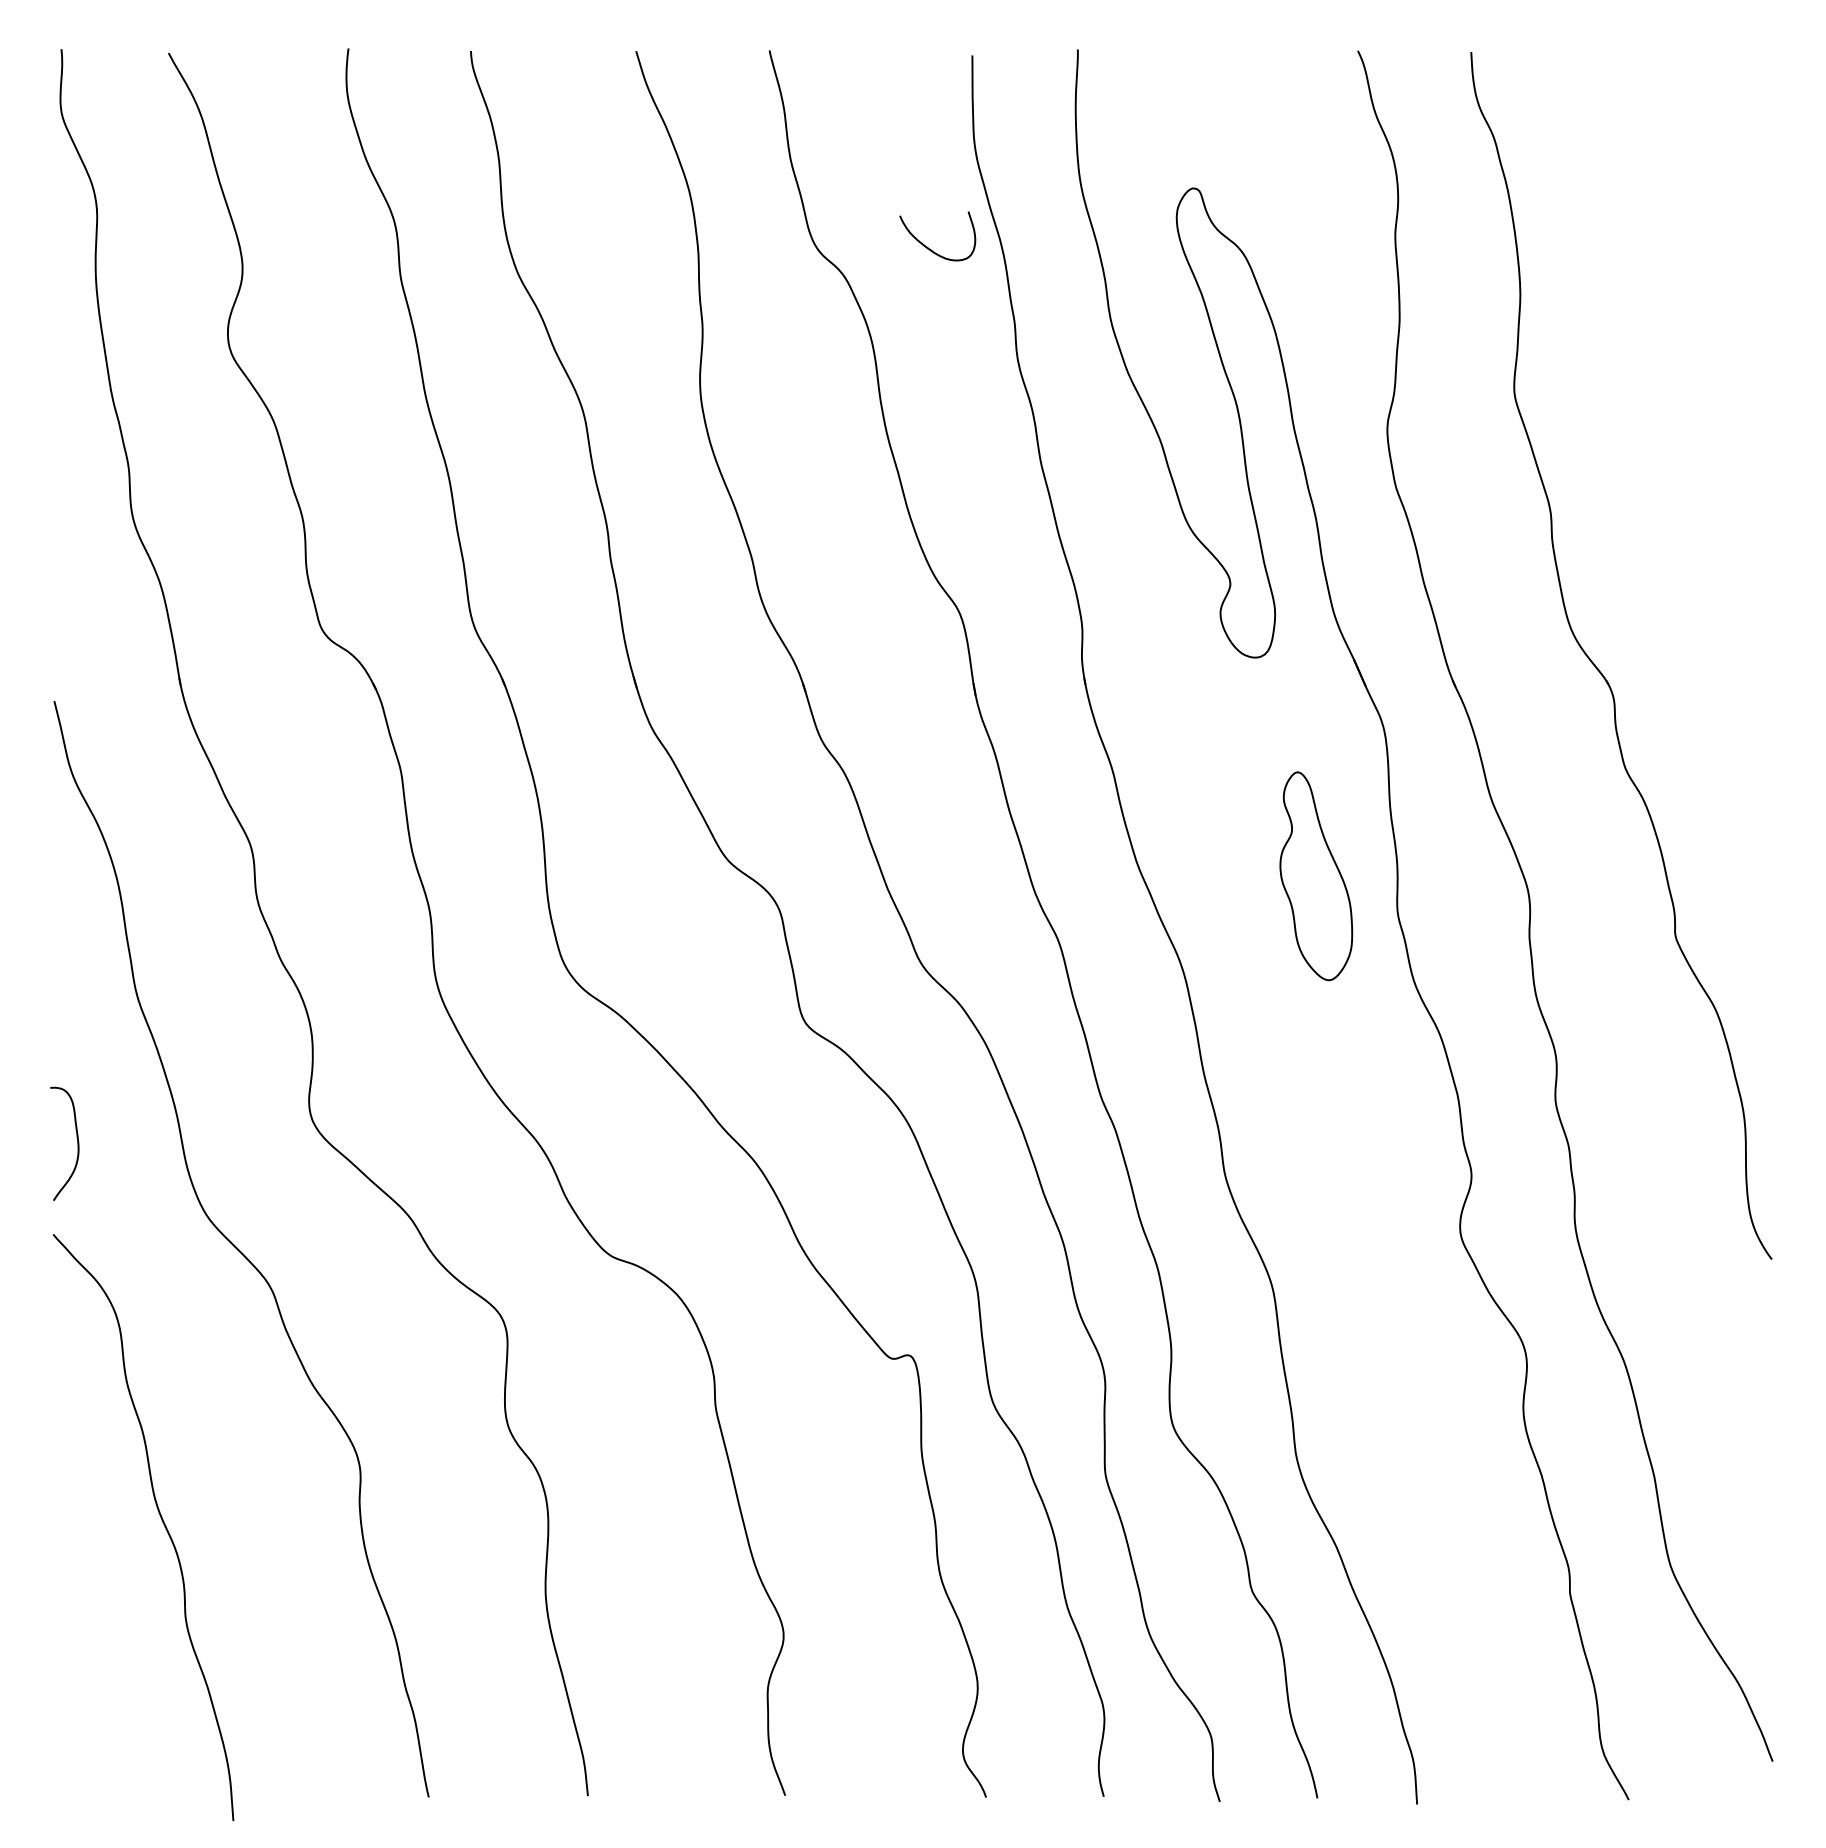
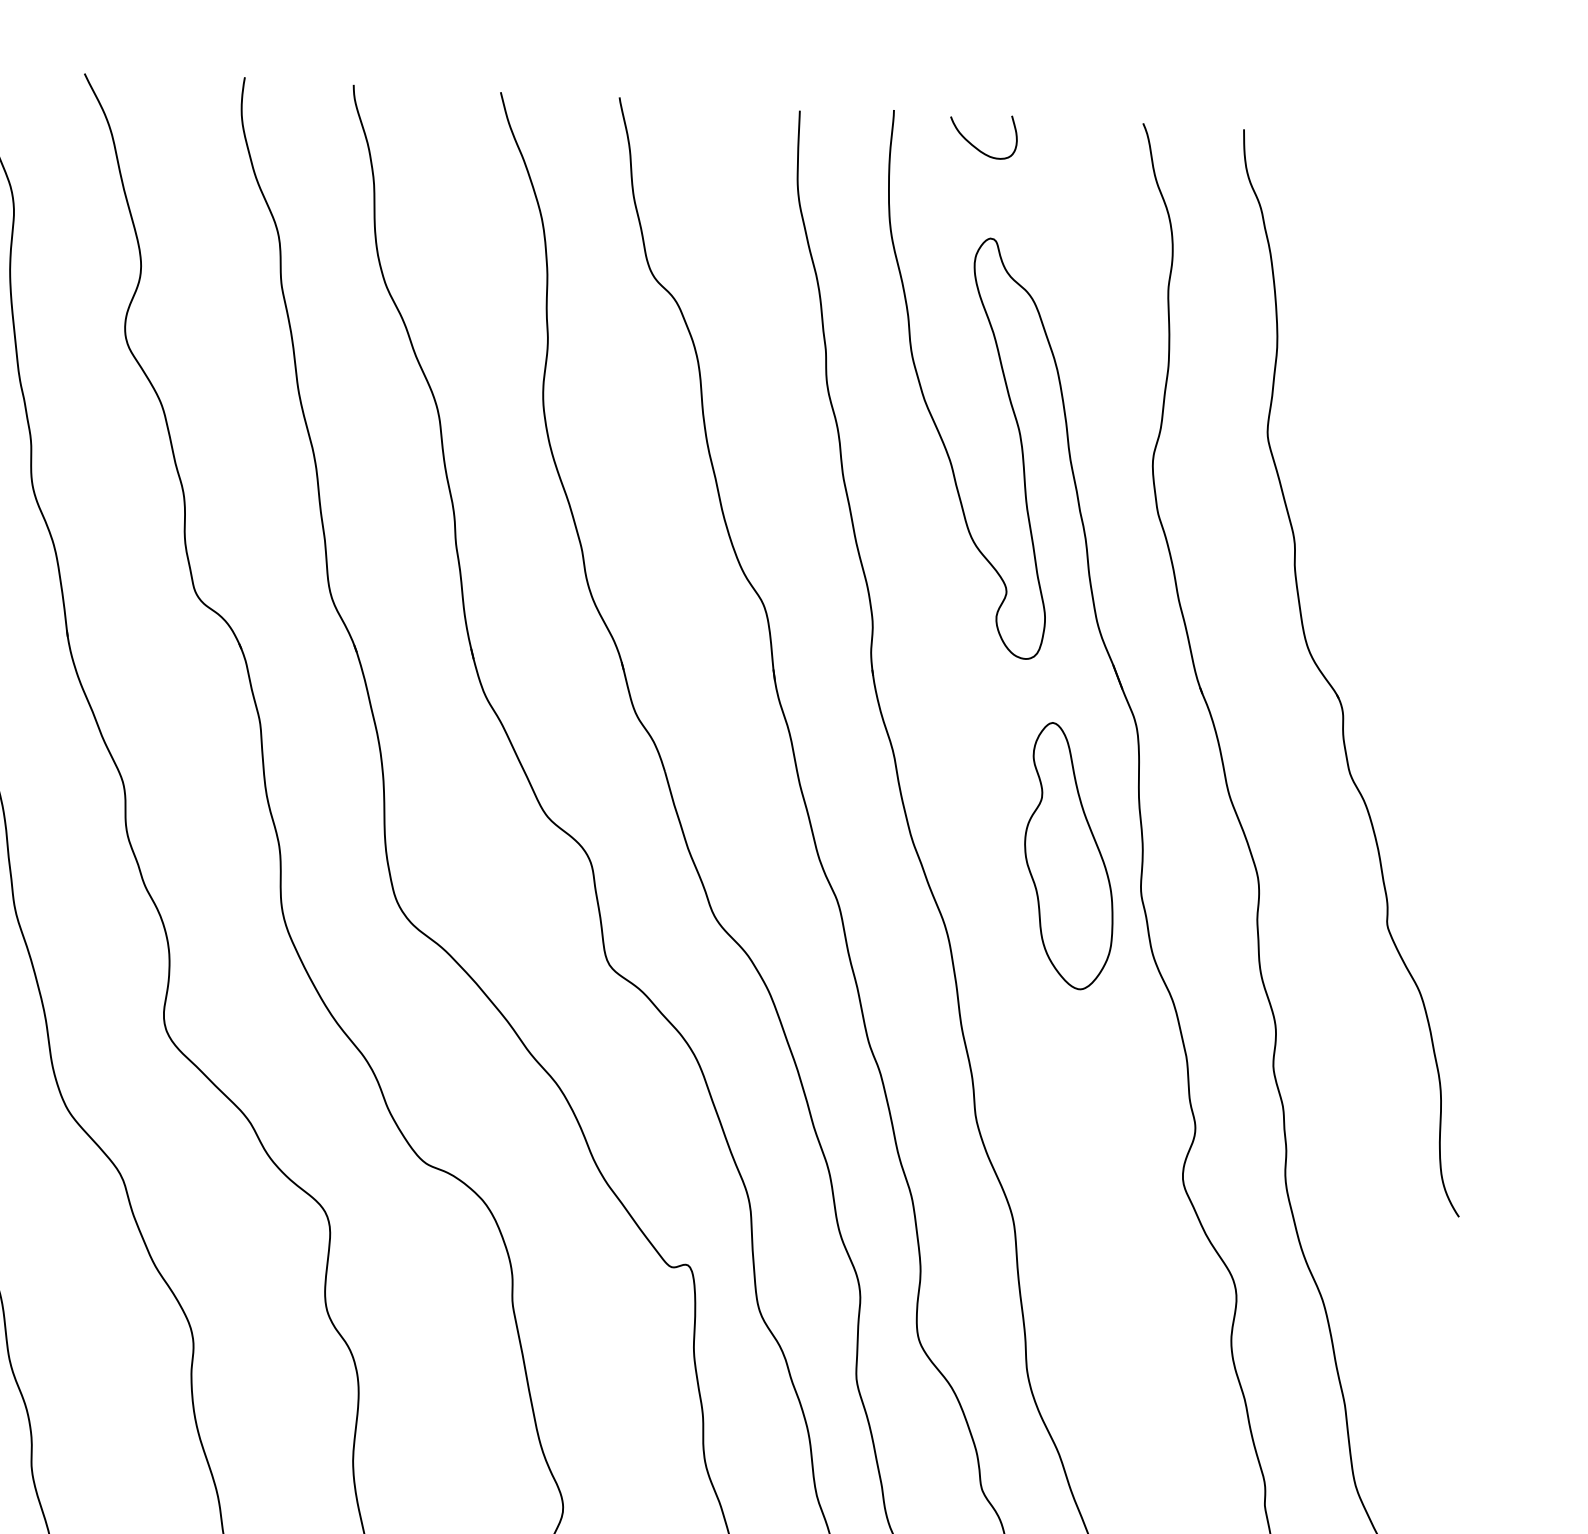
curve: (927, 246) -> (974, 145), moved
part: (1316, 875) -> (1070, 855), size x1.43

